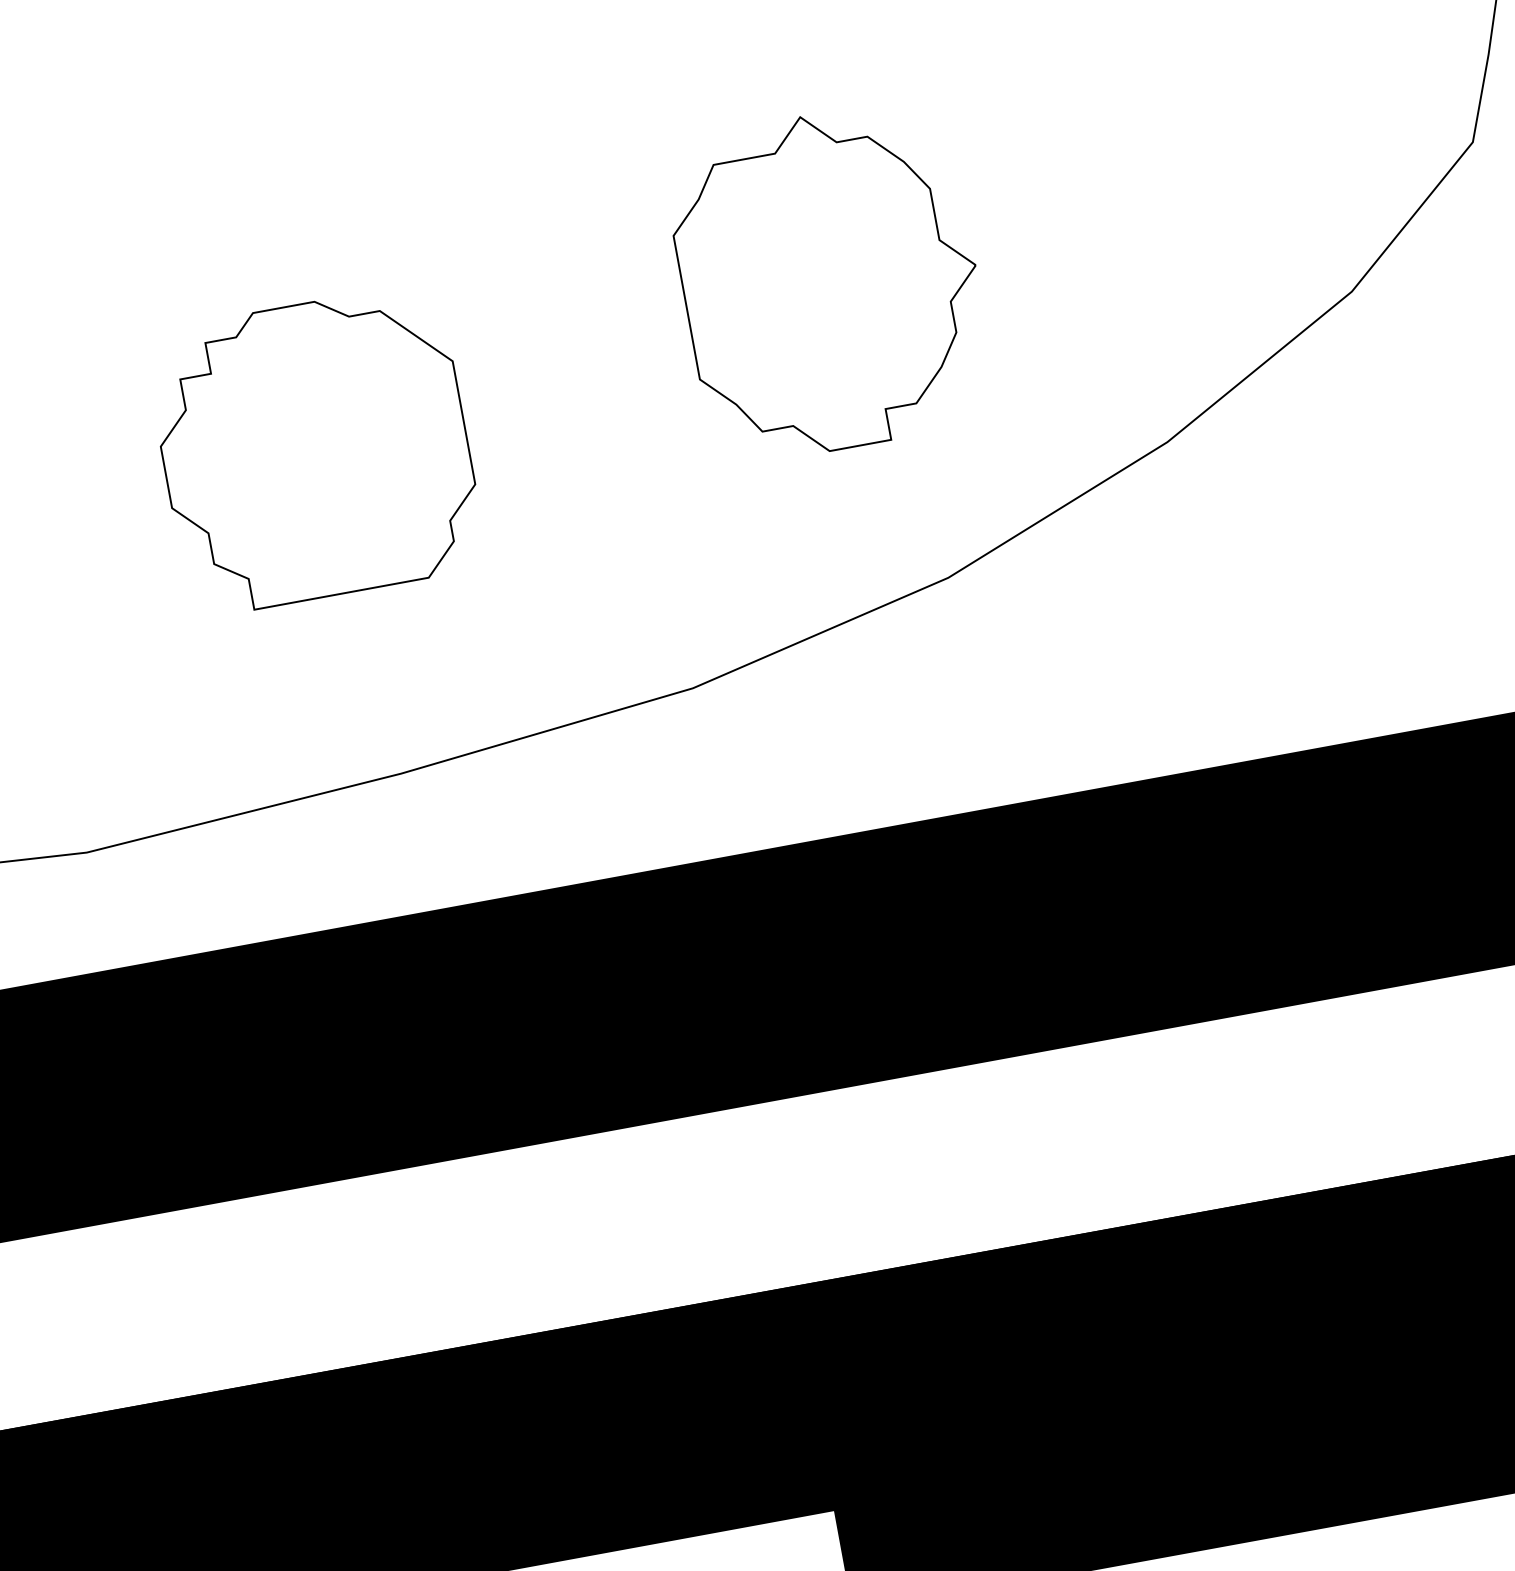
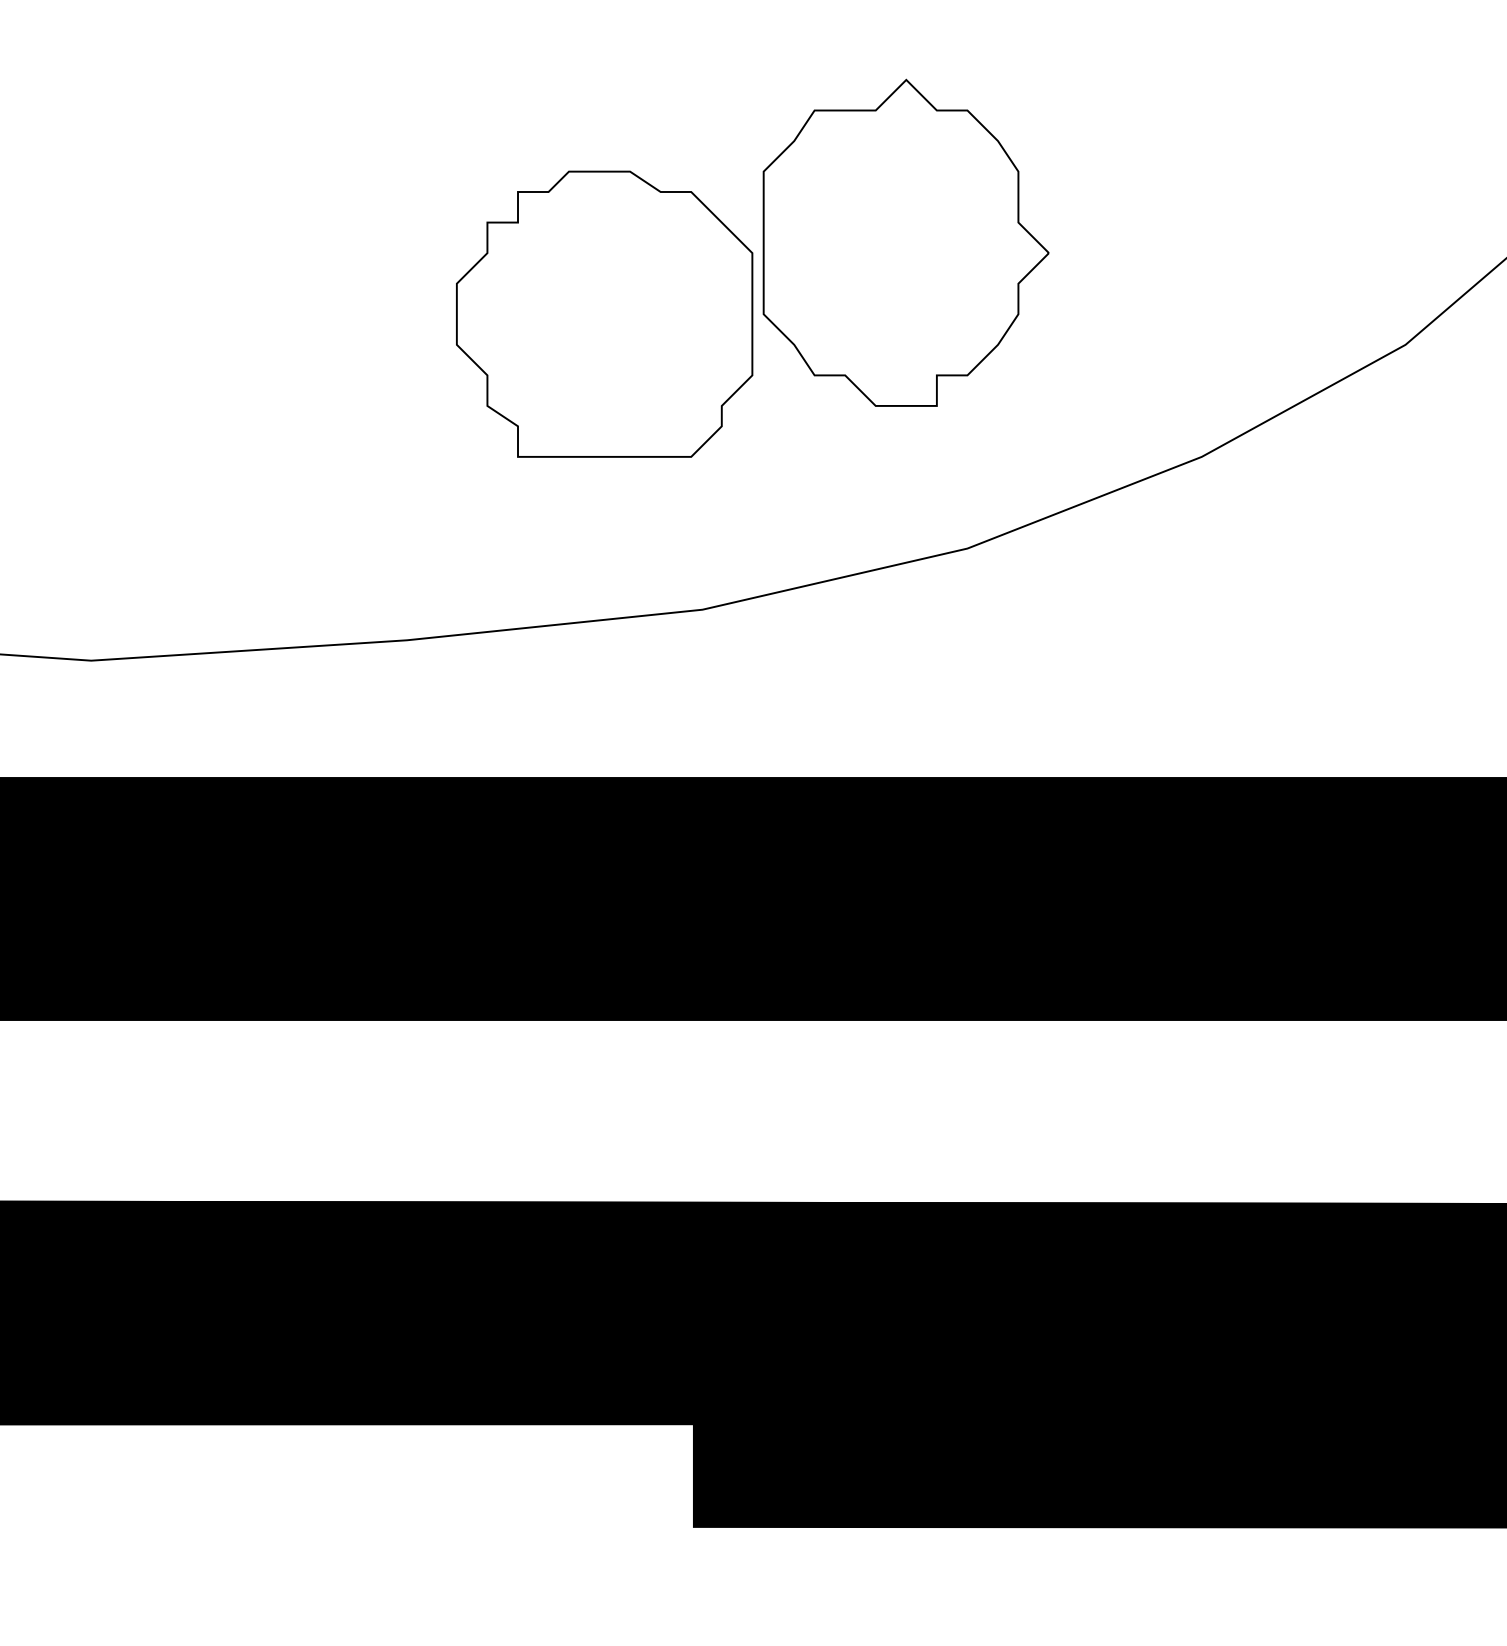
part: (314, 449) -> (604, 313), moved

